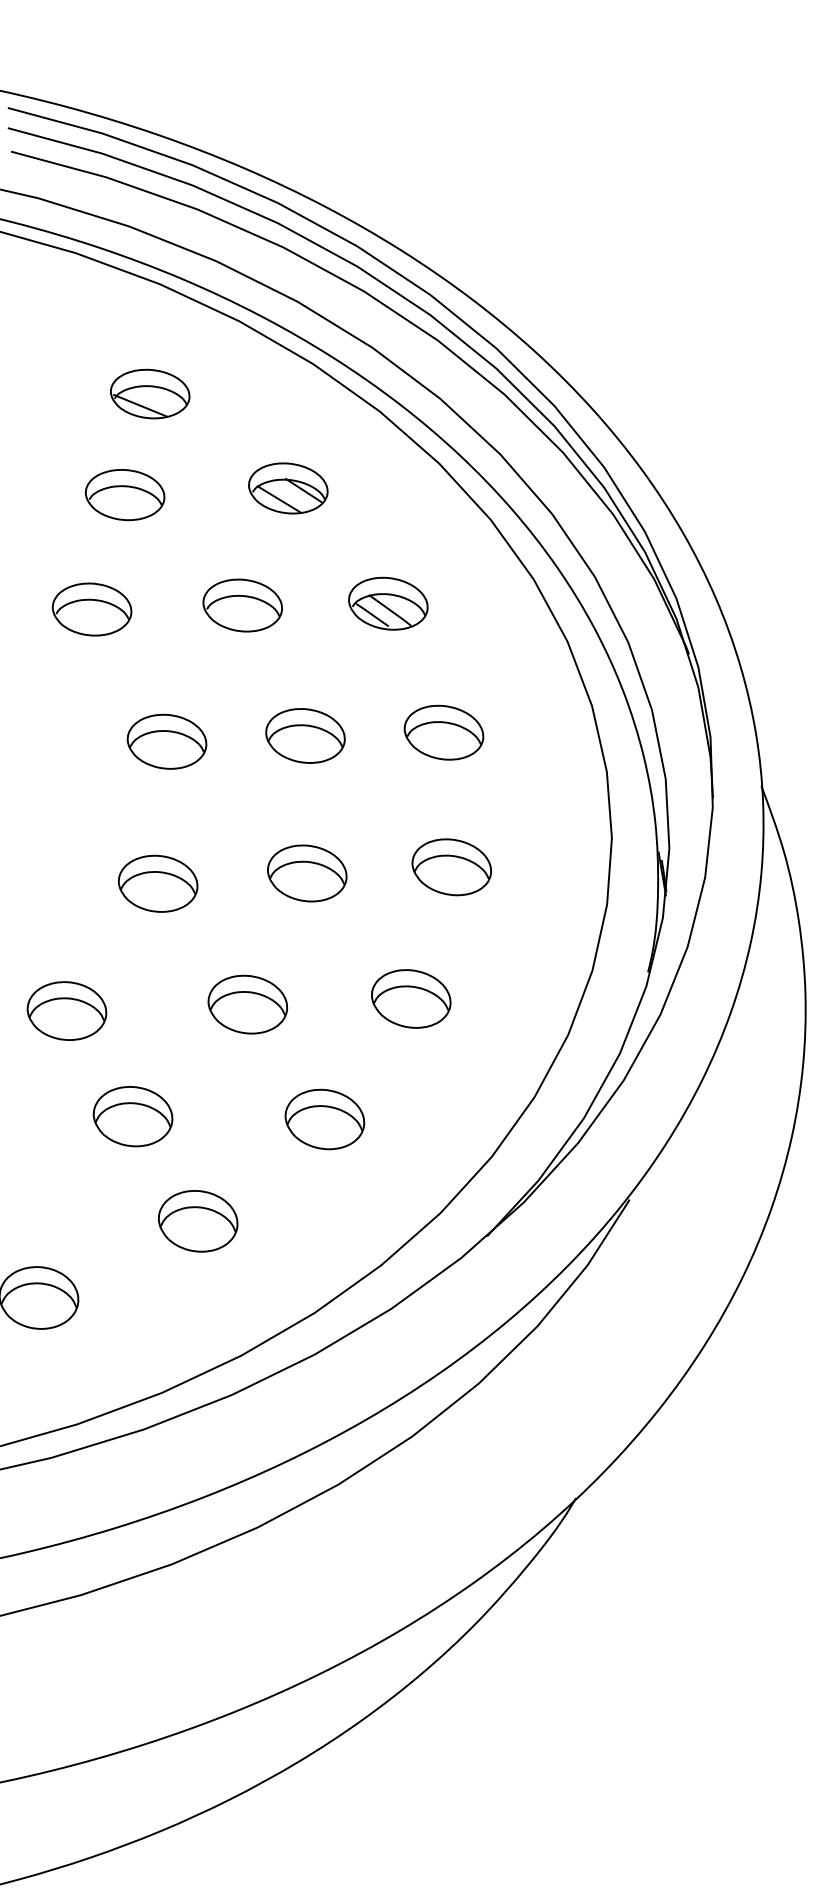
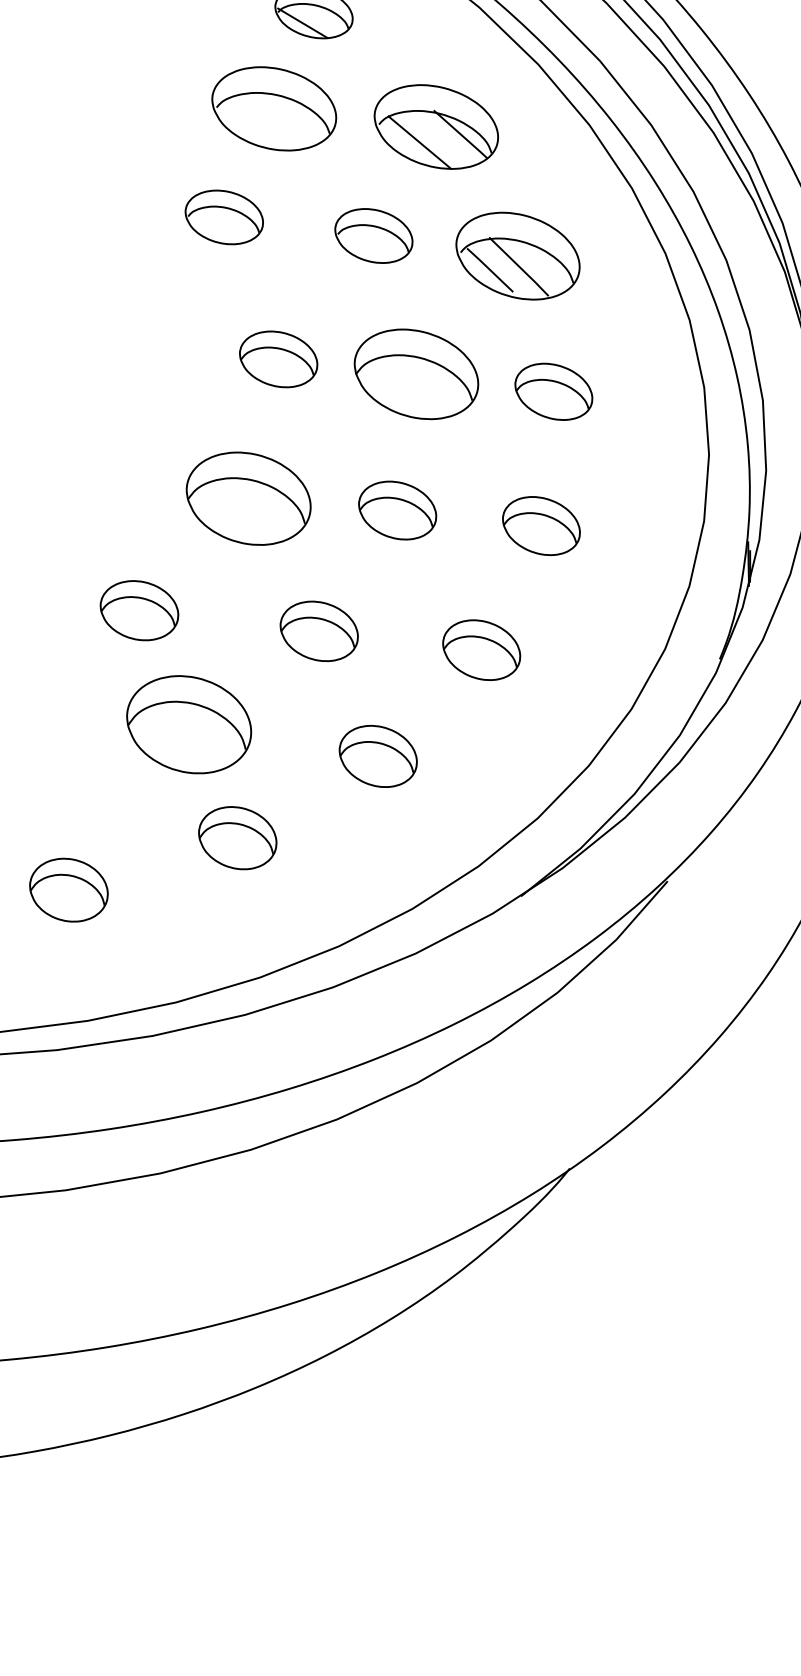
part: (288, 488) -> (436, 127), size x1.6
part: (124, 495) -> (273, 109), size x1.6
part: (388, 603) -> (518, 255), size x1.6
part: (305, 735) -> (416, 373), size x1.6
part: (157, 883) -> (248, 498), size x1.6
part: (132, 1116) -> (188, 724), size x1.6

